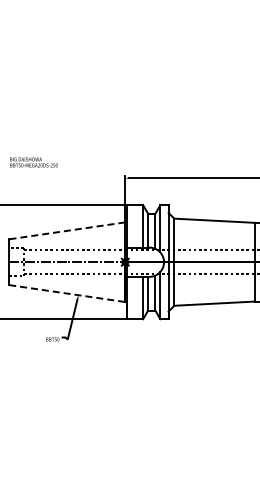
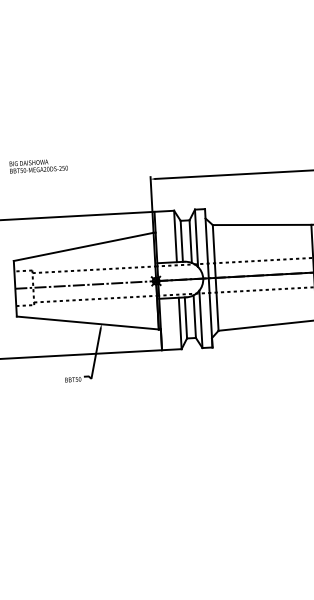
line: (67, 230) -> (83, 246), dashed -> solid
line: (67, 293) -> (88, 322), dashed -> solid

